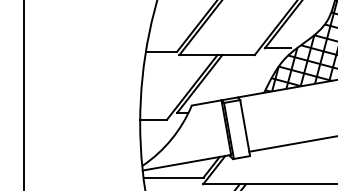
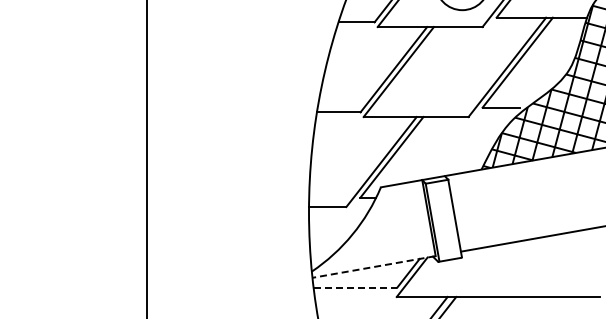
line: (186, 163) -> (373, 267), solid -> dashed
line: (173, 177) -> (355, 287), solid -> dashed

